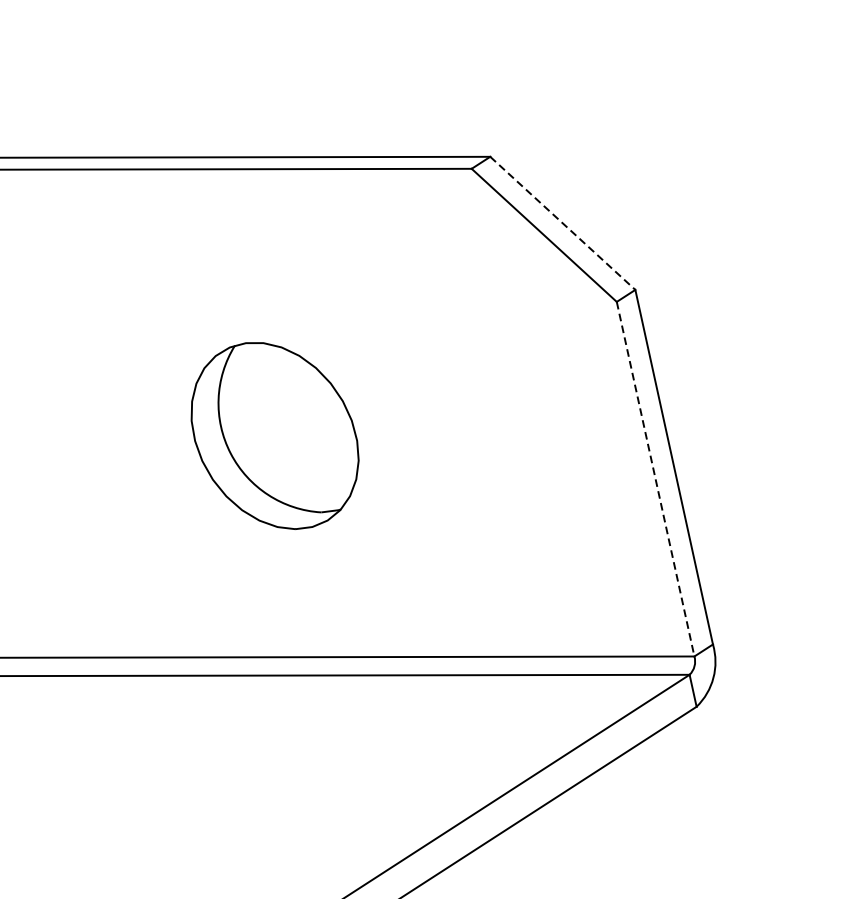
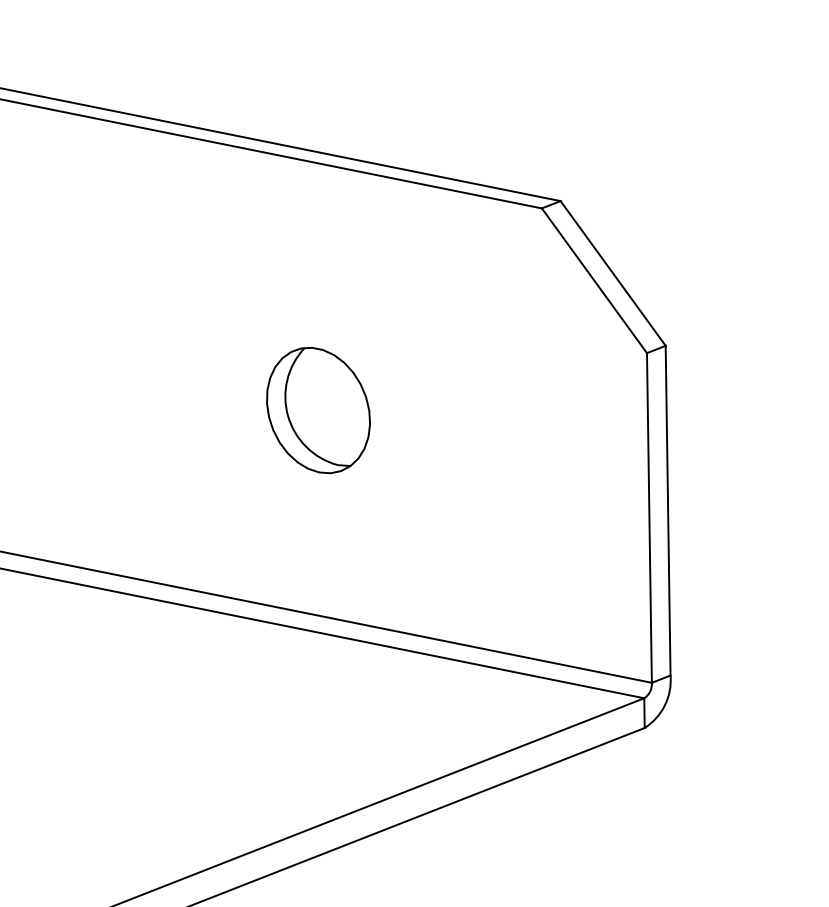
line: (563, 223) -> (613, 273), dashed -> solid
part: (275, 435) -> (318, 410), size x0.71
line: (655, 478) -> (649, 517), dashed -> solid

